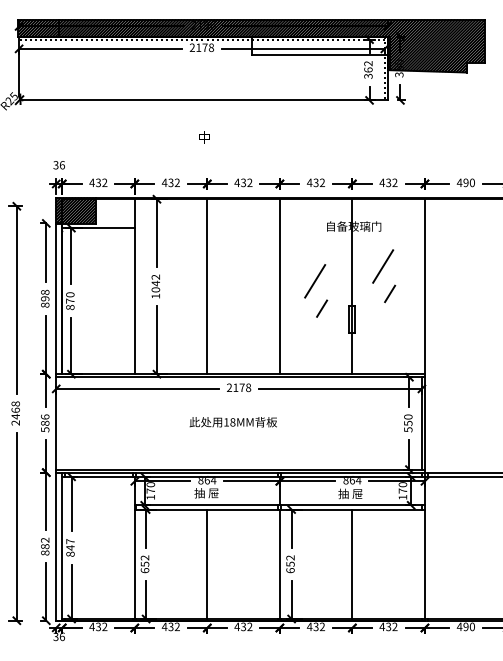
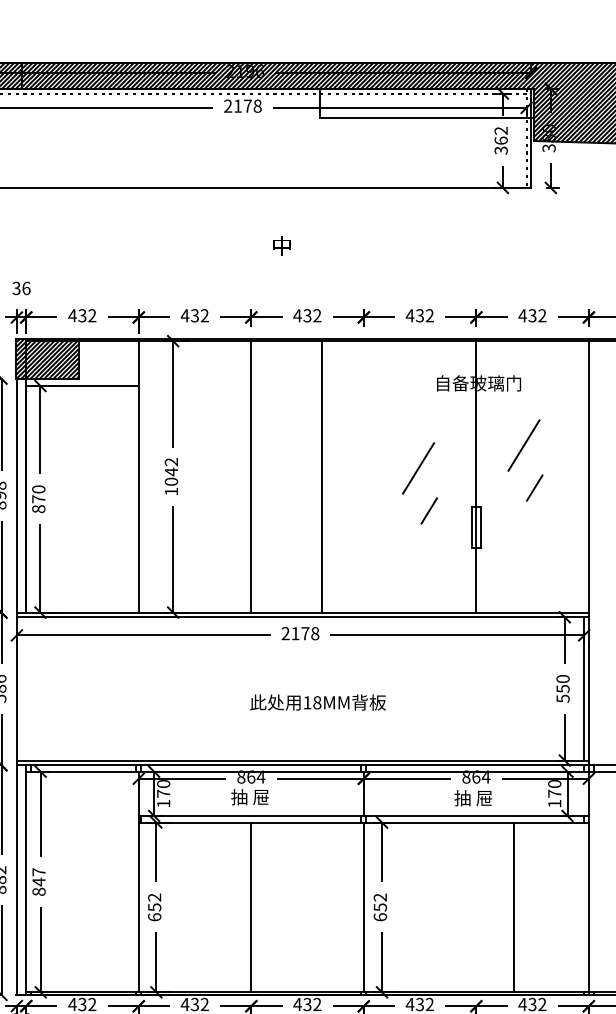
text: (204, 137) -> (282, 245), moved
line: (279, 286) -> (321, 476), moved
text: (232, 422) -> (316, 702), moved
line: (352, 564) -> (513, 907), moved

